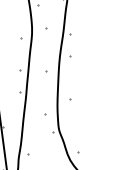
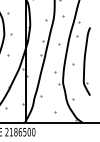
part: (90, 92) -> (86, 61), added

